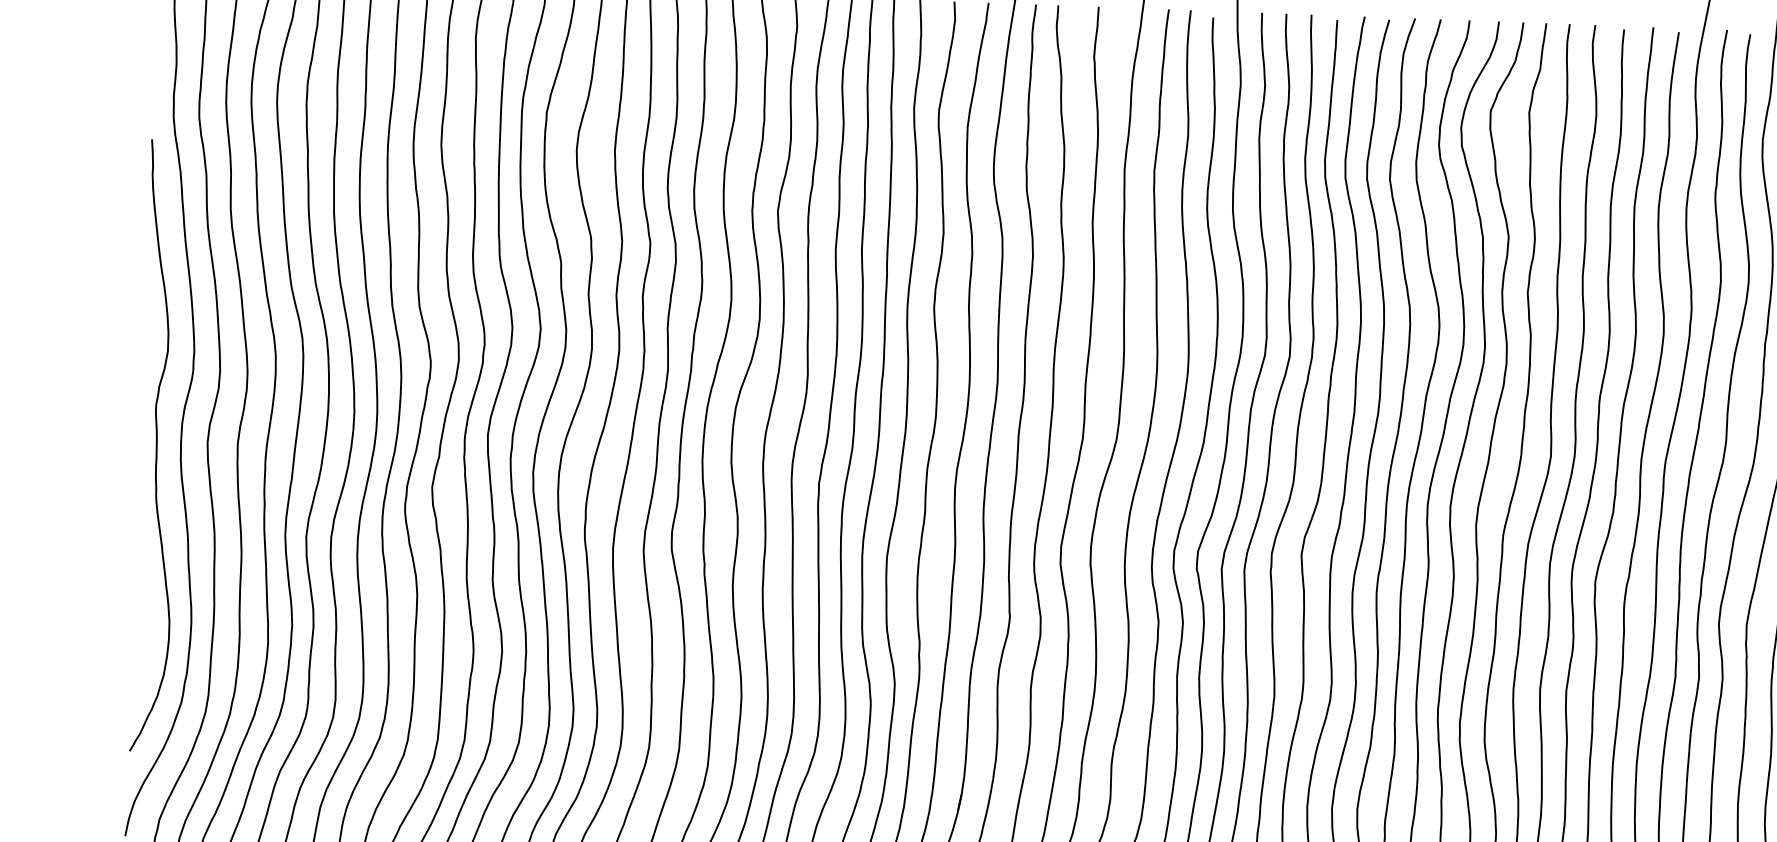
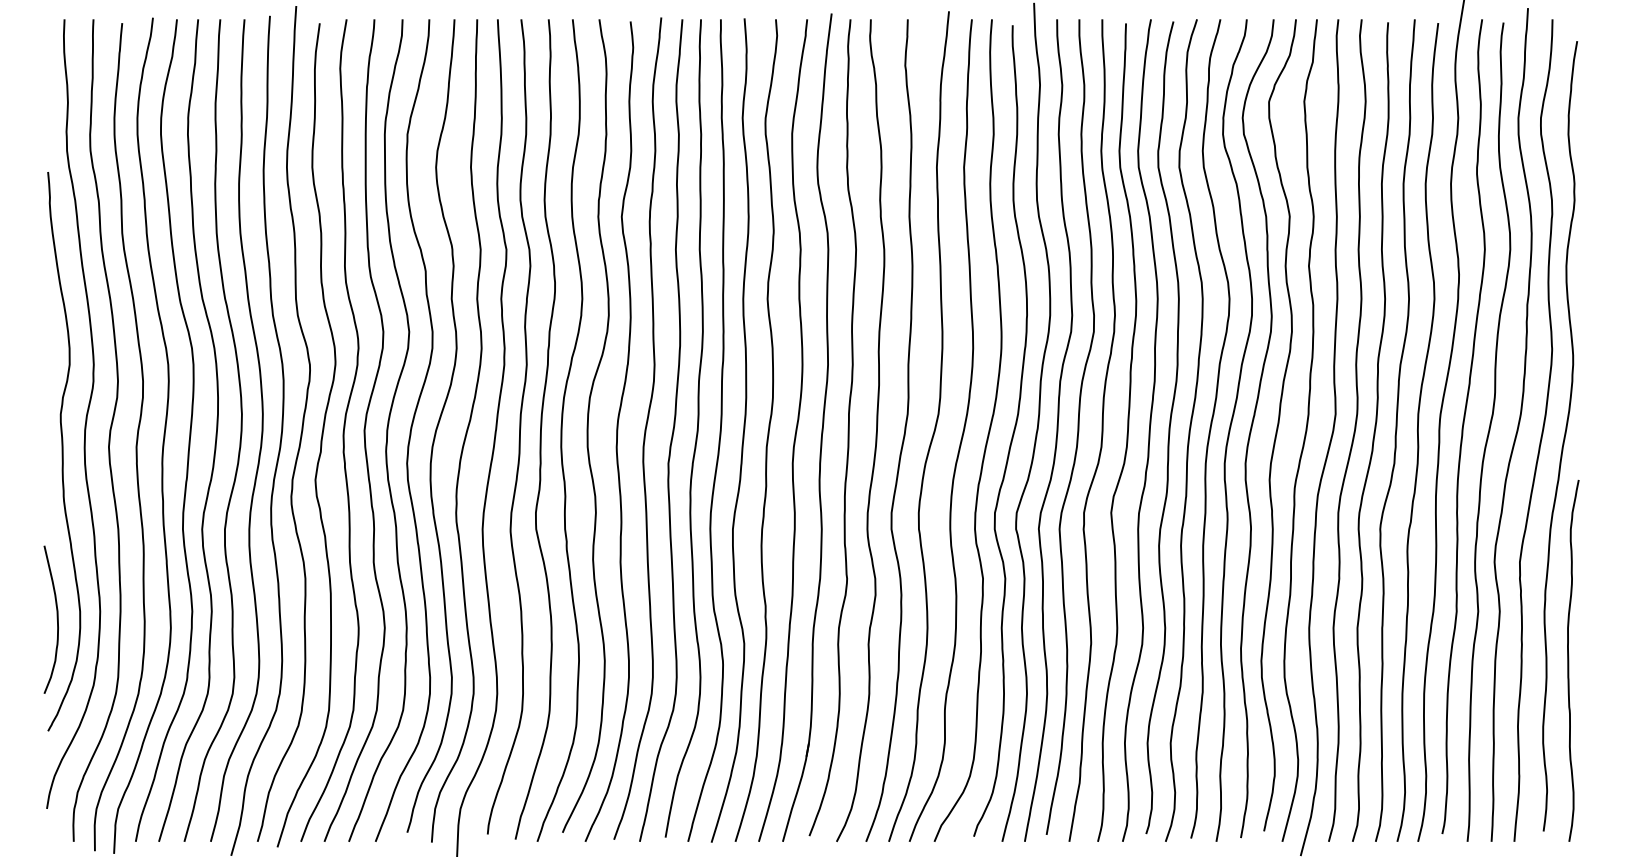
curve: (143, 629) -> (56, 619), added

